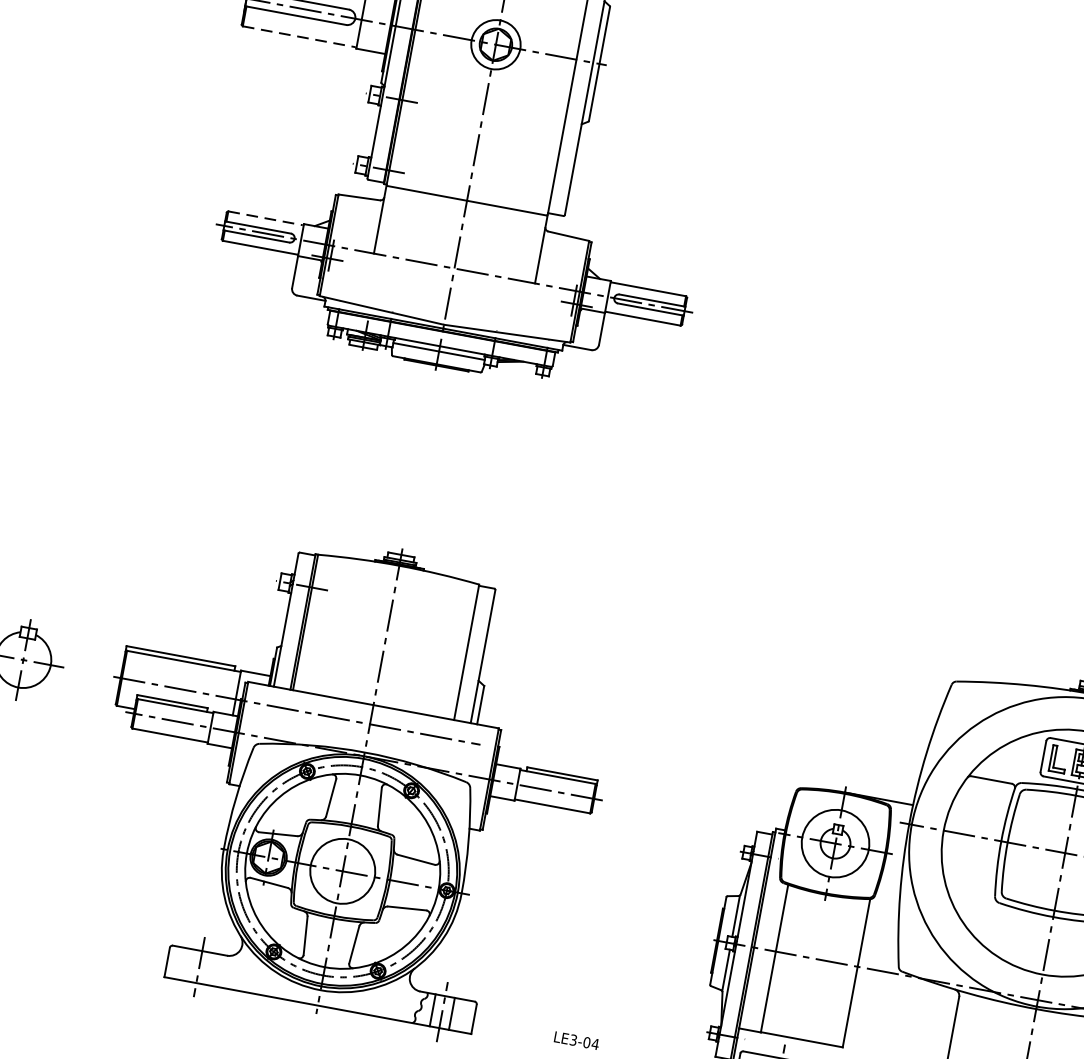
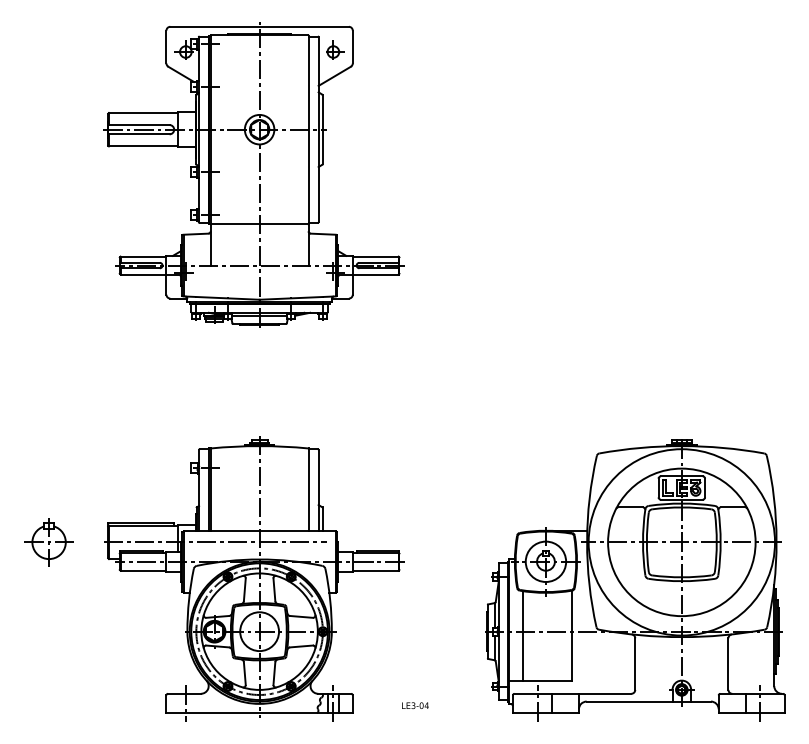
line: (299, 37) -> (143, 146), dashed -> solid
line: (266, 218) -> (143, 256), dashed -> solid

